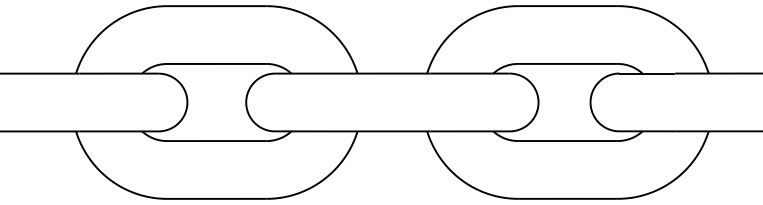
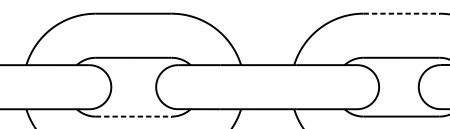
line: (567, 6) -> (401, 13), solid -> dashed
line: (216, 141) -> (133, 116), solid -> dashed

